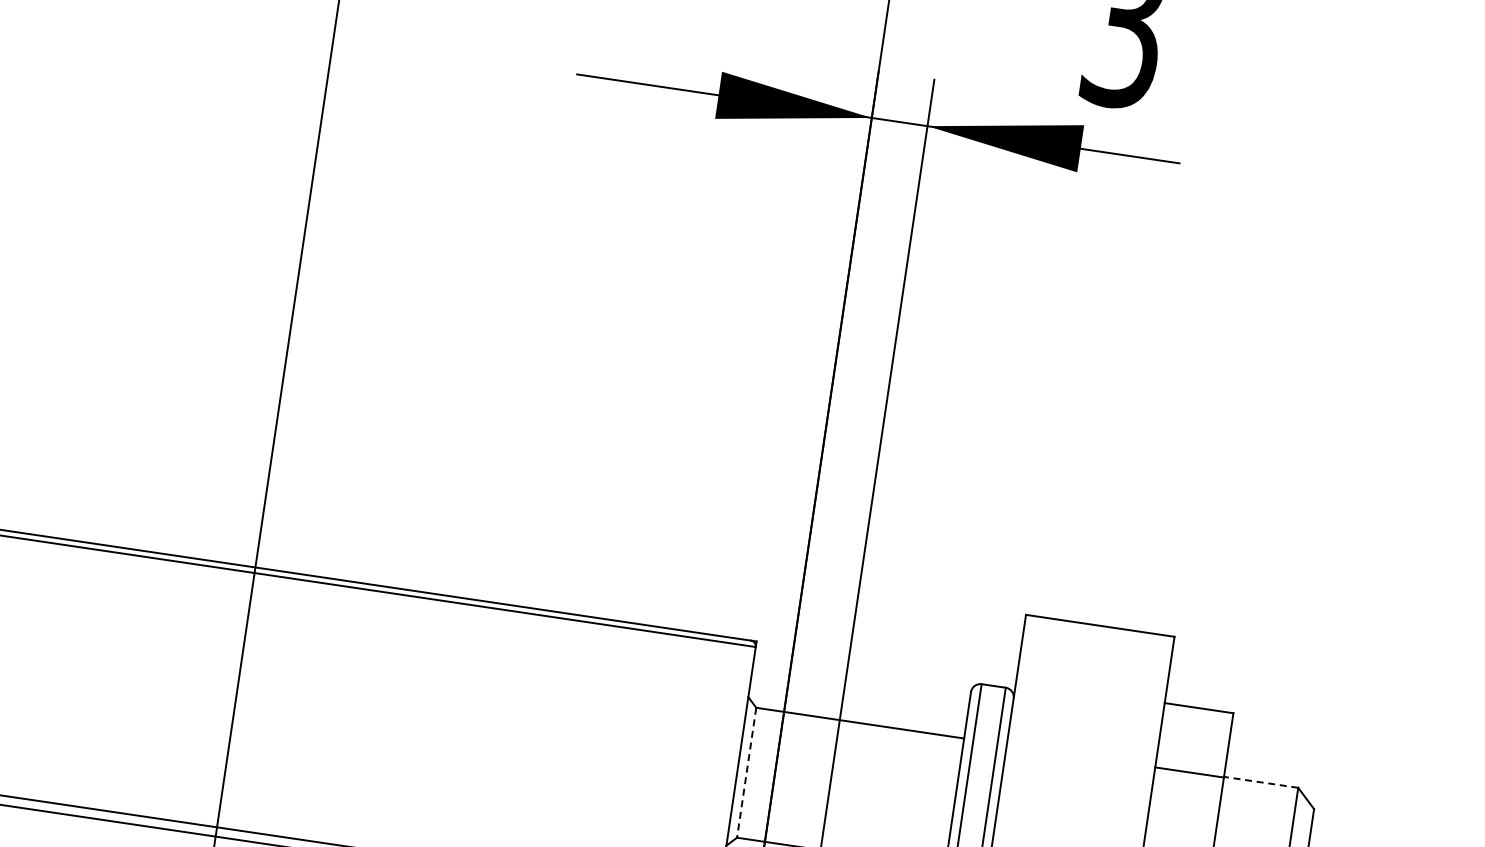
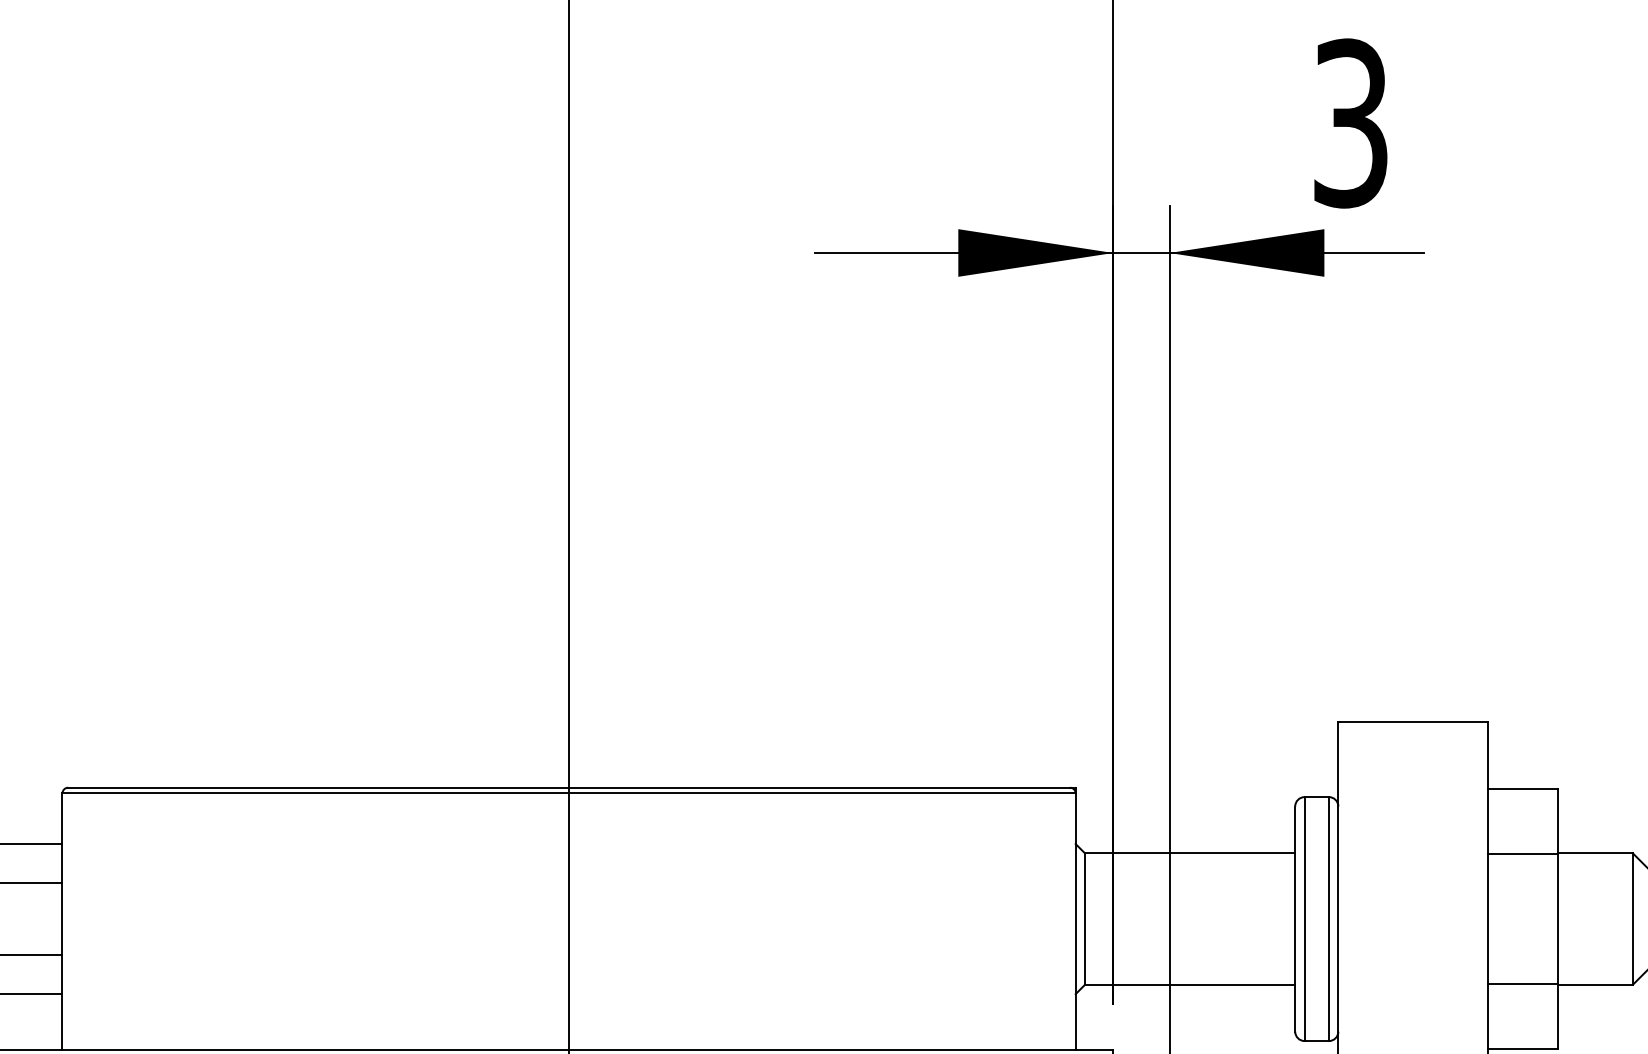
line: (747, 773) -> (1085, 919), dashed -> solid
line: (1261, 782) -> (1595, 853), dashed -> solid

